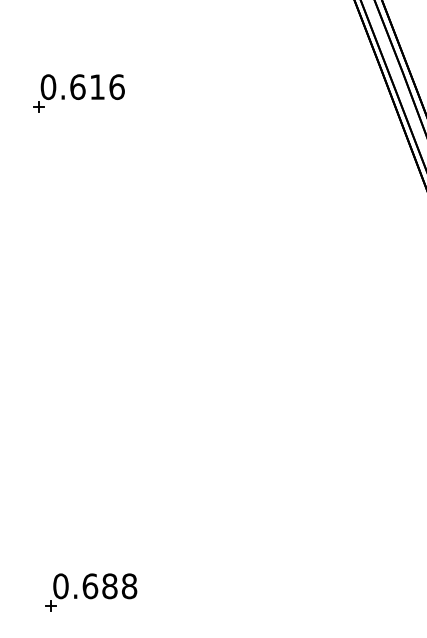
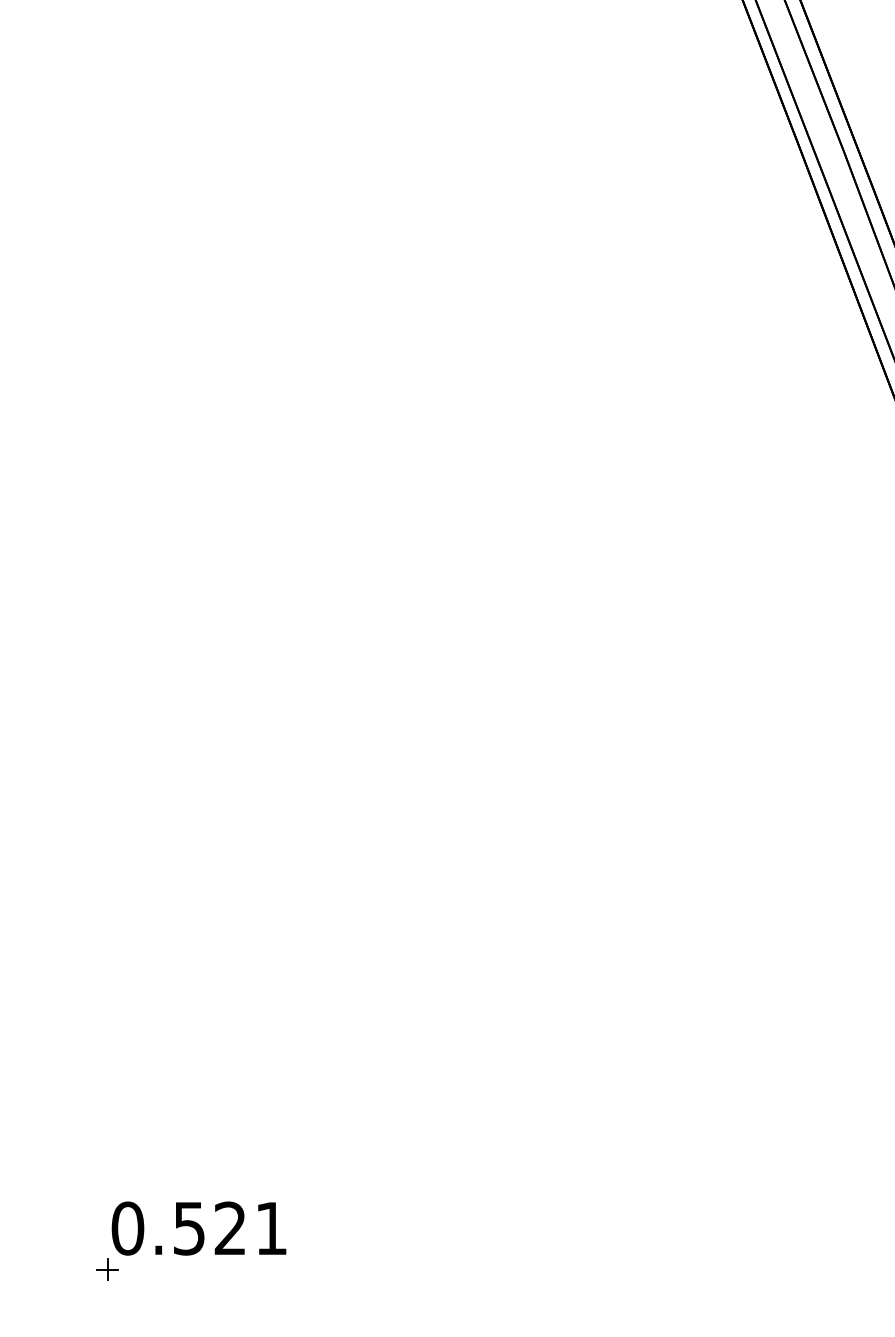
part: (78, 93) -> (164, 196), removed
text: (109, 586) -> (229, 1228), 0.688 -> 0.521

